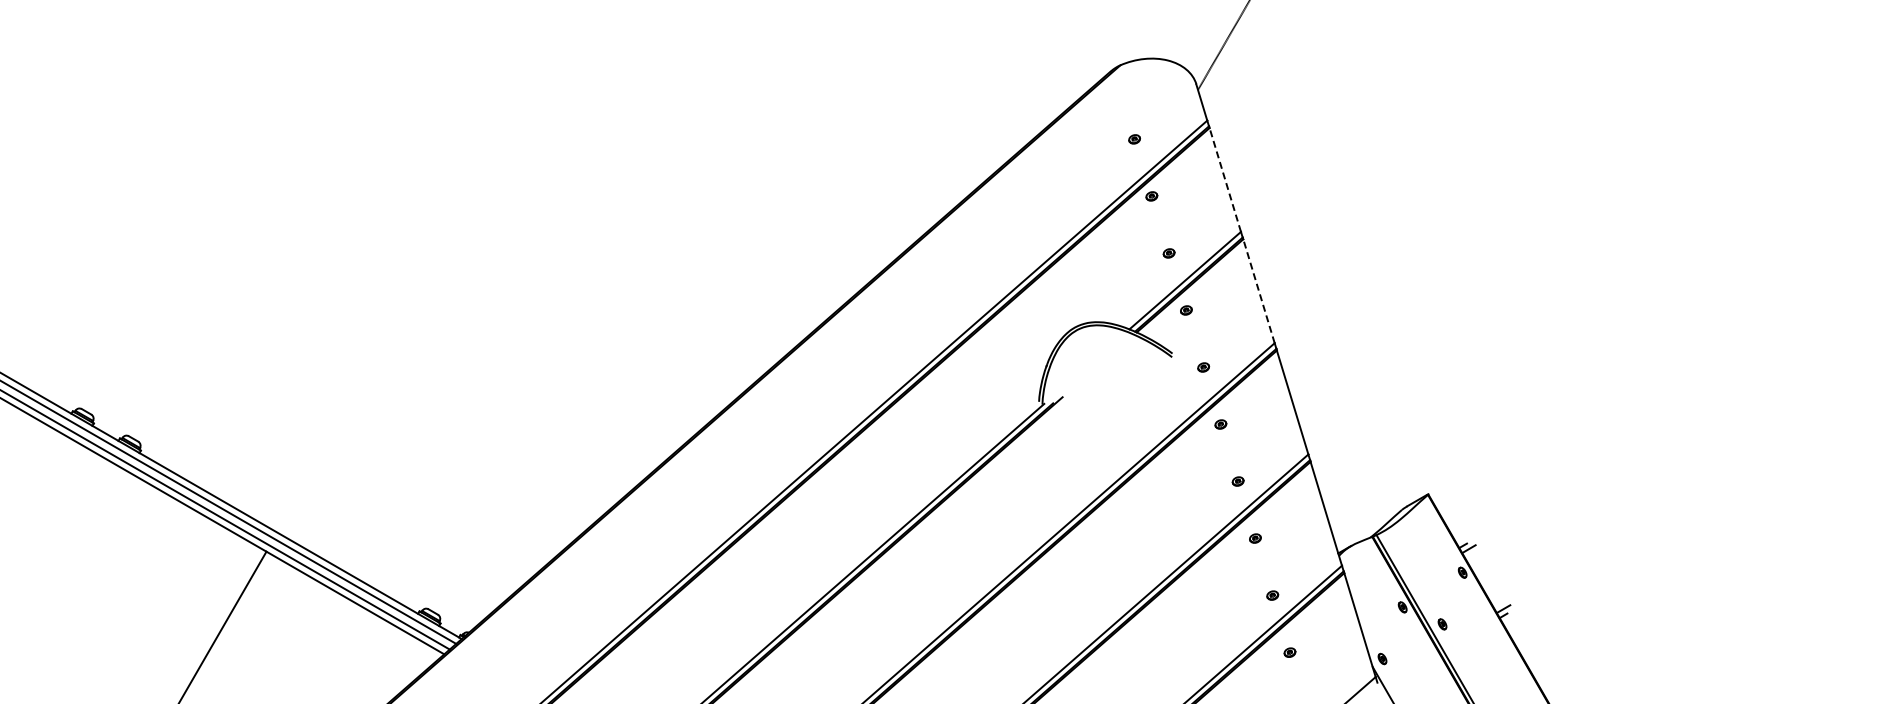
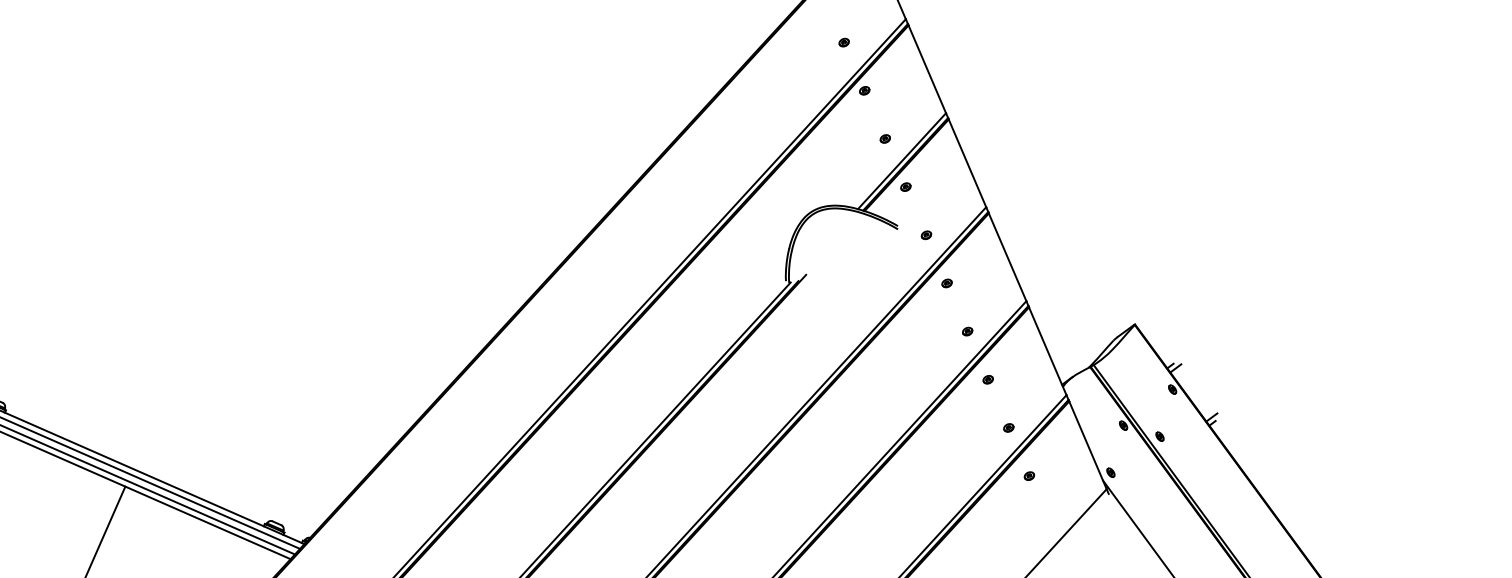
line: (1225, 179) -> (927, 68), dashed -> solid
line: (1258, 290) -> (966, 162), dashed -> solid

